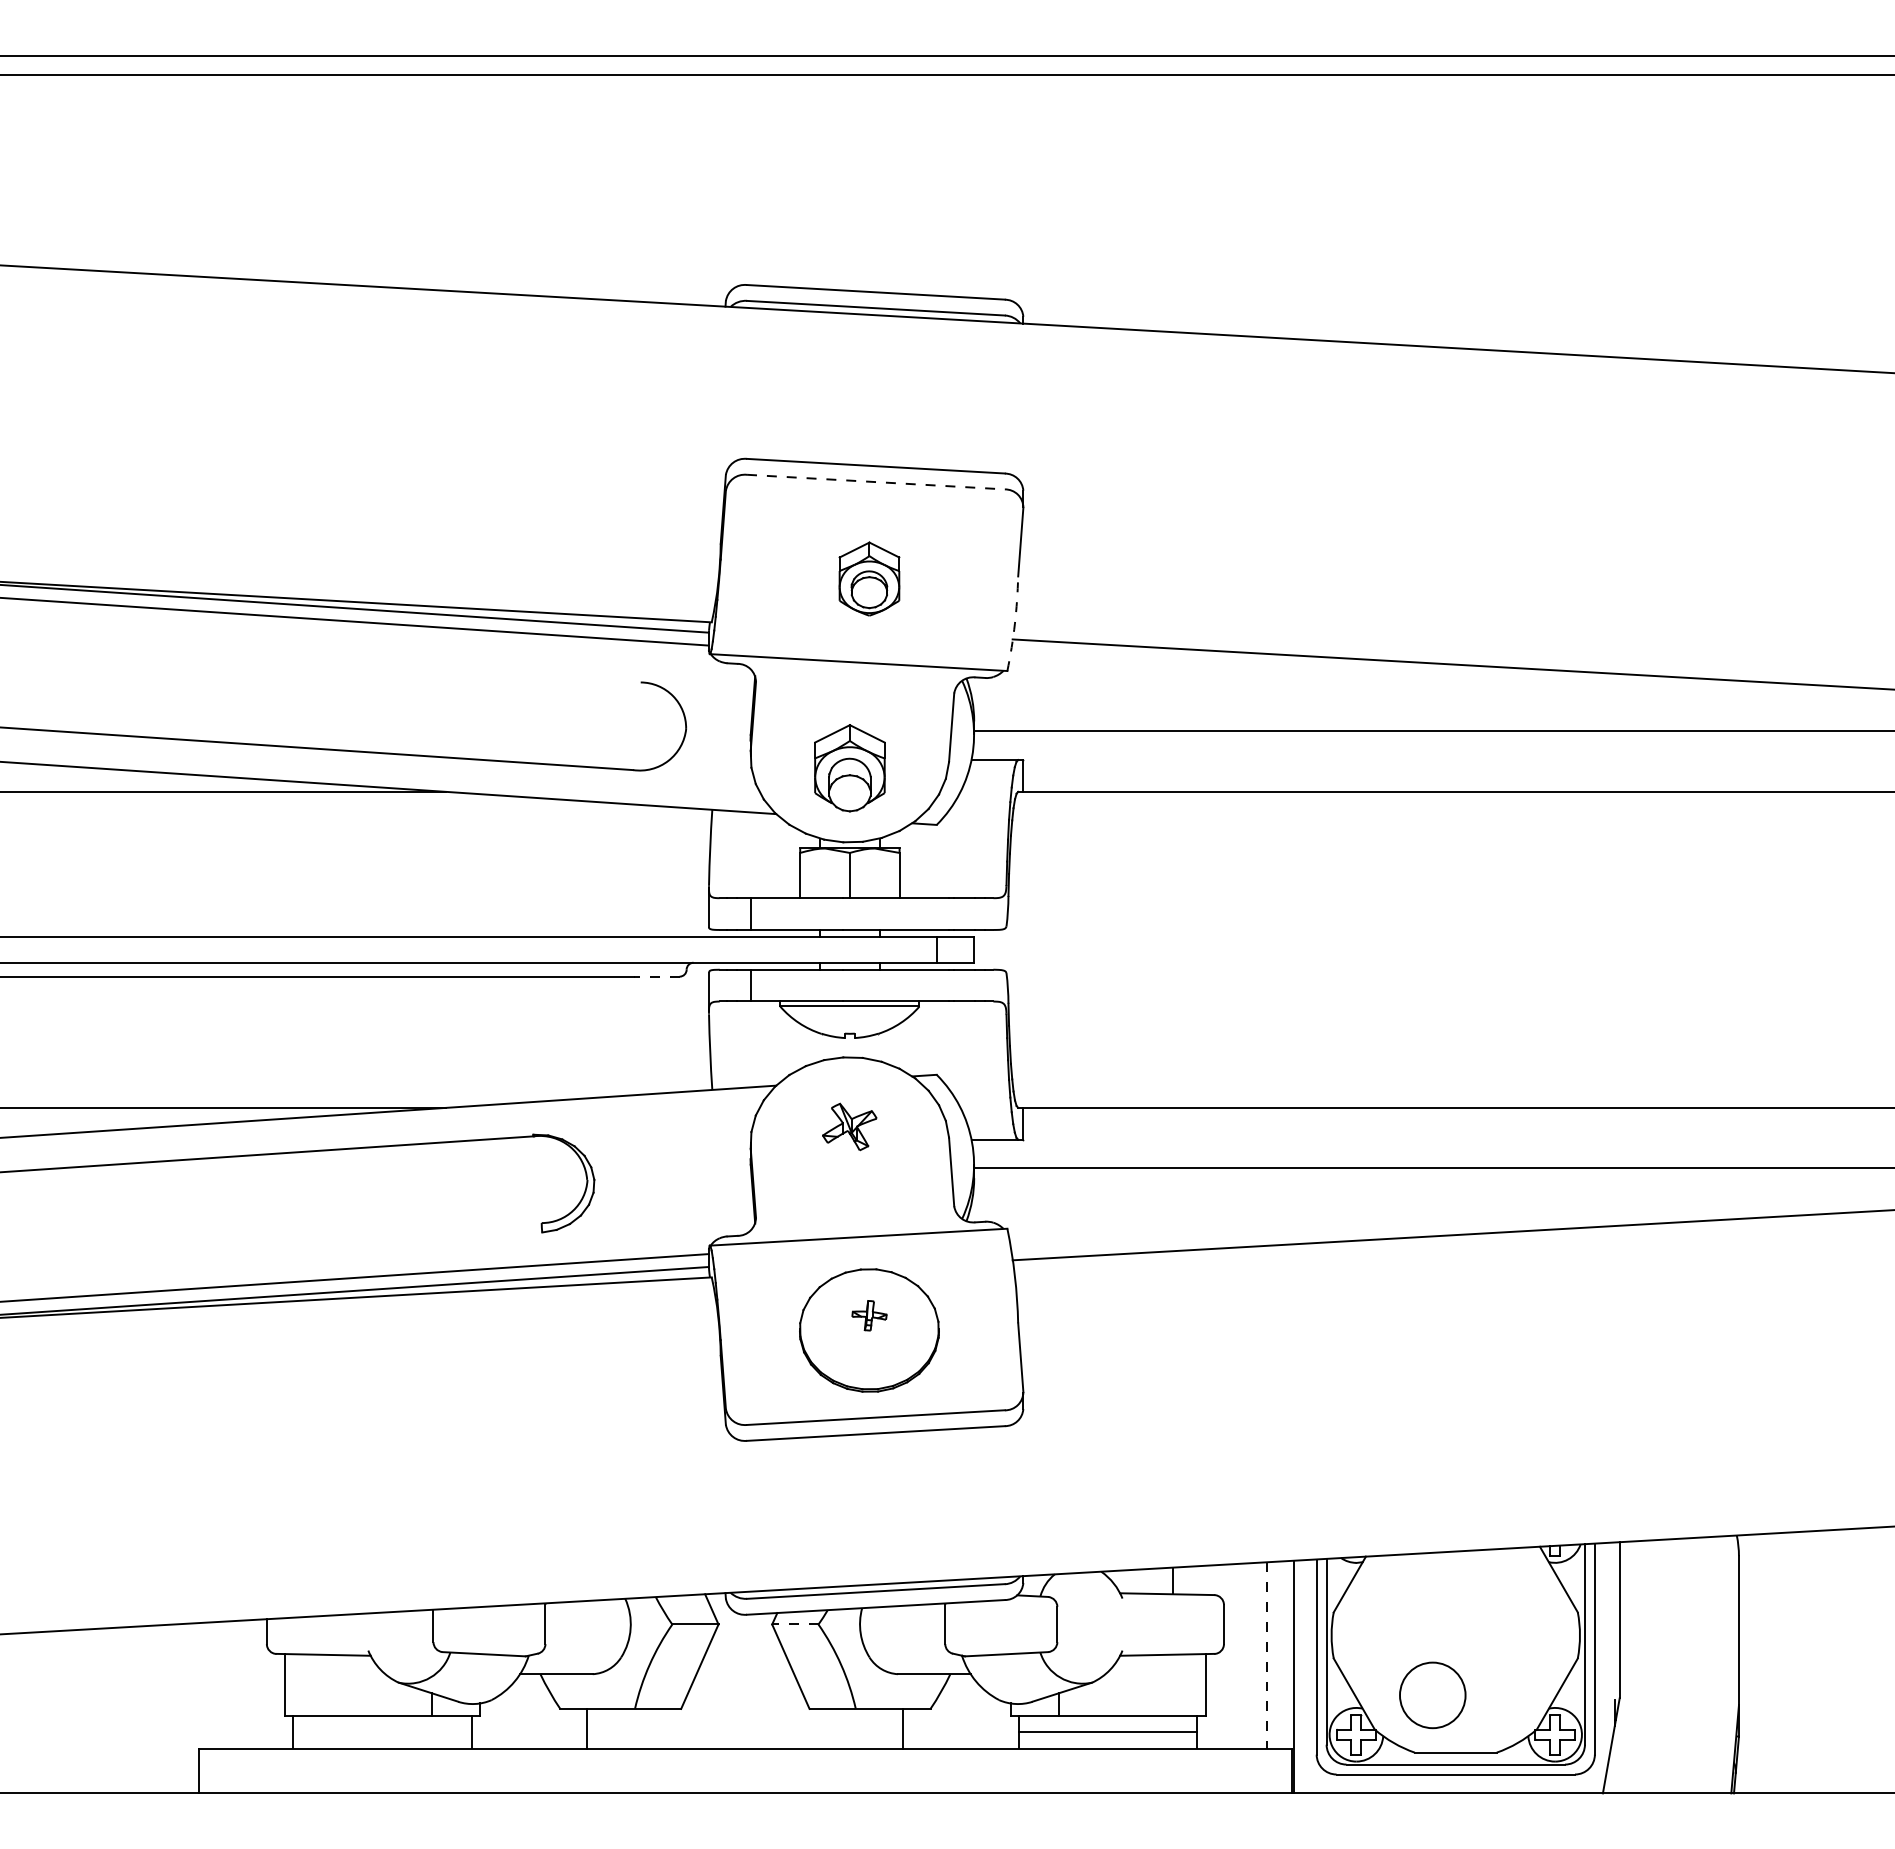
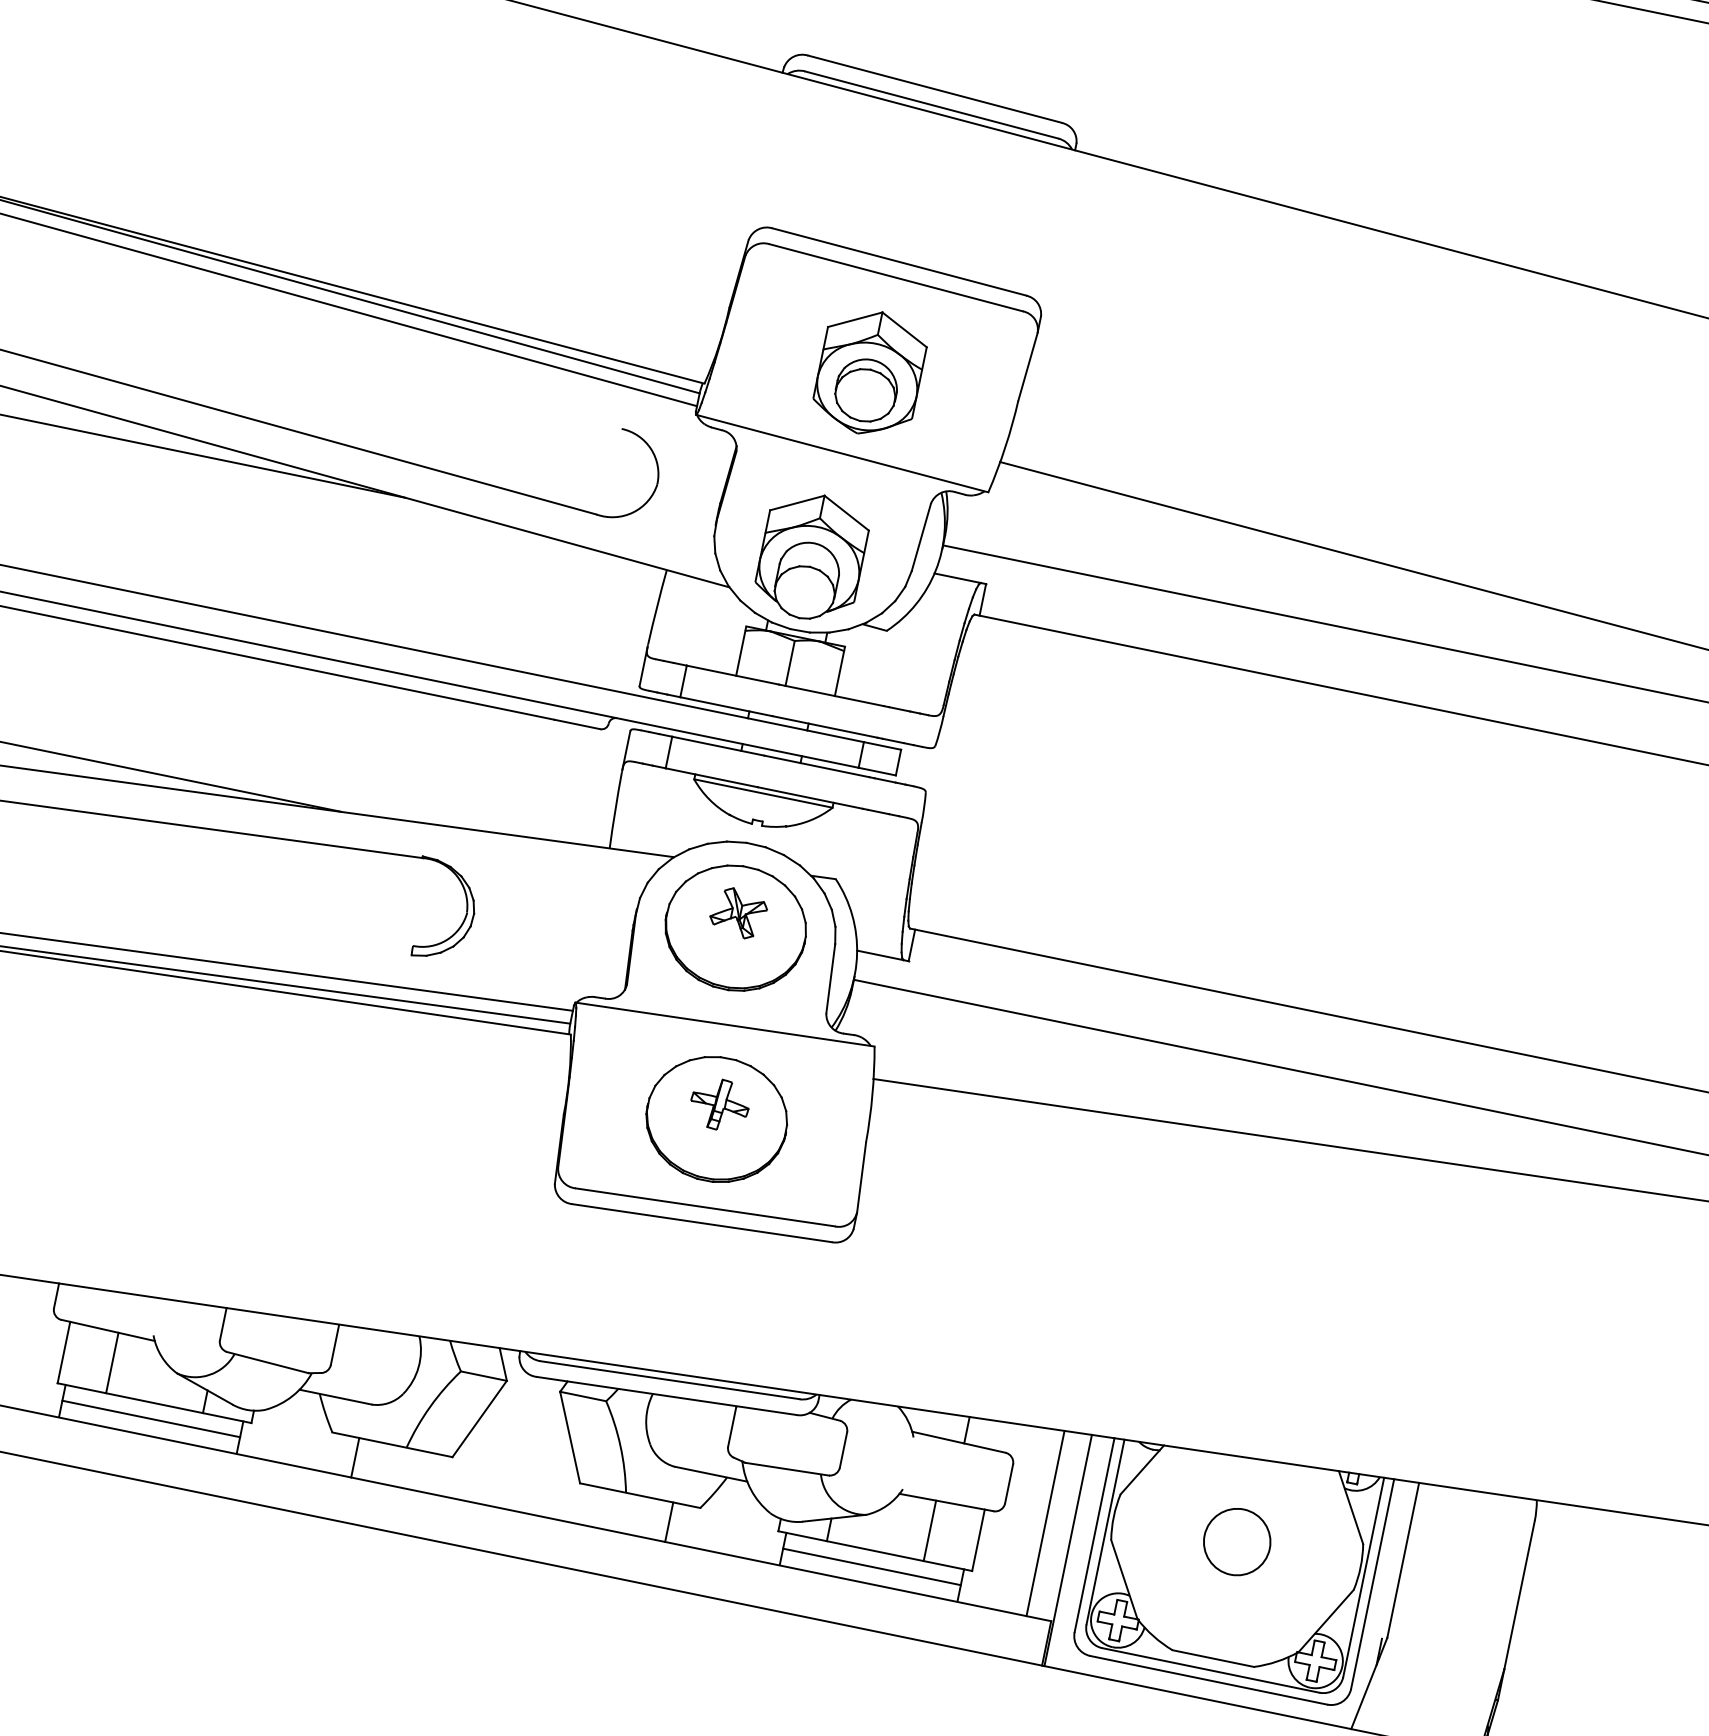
line: (876, 482) -> (896, 278), dashed -> solid
part: (869, 578) -> (870, 372), size x1.67
arc: (1014, 623) -> (1005, 446), dashed -> solid
part: (849, 767) -> (811, 555), size x1.43
line: (656, 976) -> (577, 724), dashed -> solid
part: (849, 1141) -> (735, 927), added
part: (869, 1315) -> (719, 1104), size x1.67
line: (794, 1624) -> (582, 1396), dashed -> solid
line: (1267, 1655) -> (1046, 1523), dashed -> solid
line: (334, 1685) -> (112, 1363), added
line: (1156, 1685) -> (929, 1530), added
circle: (1432, 1695) -> (1236, 1542), moved
line: (382, 1731) -> (151, 1418), added

